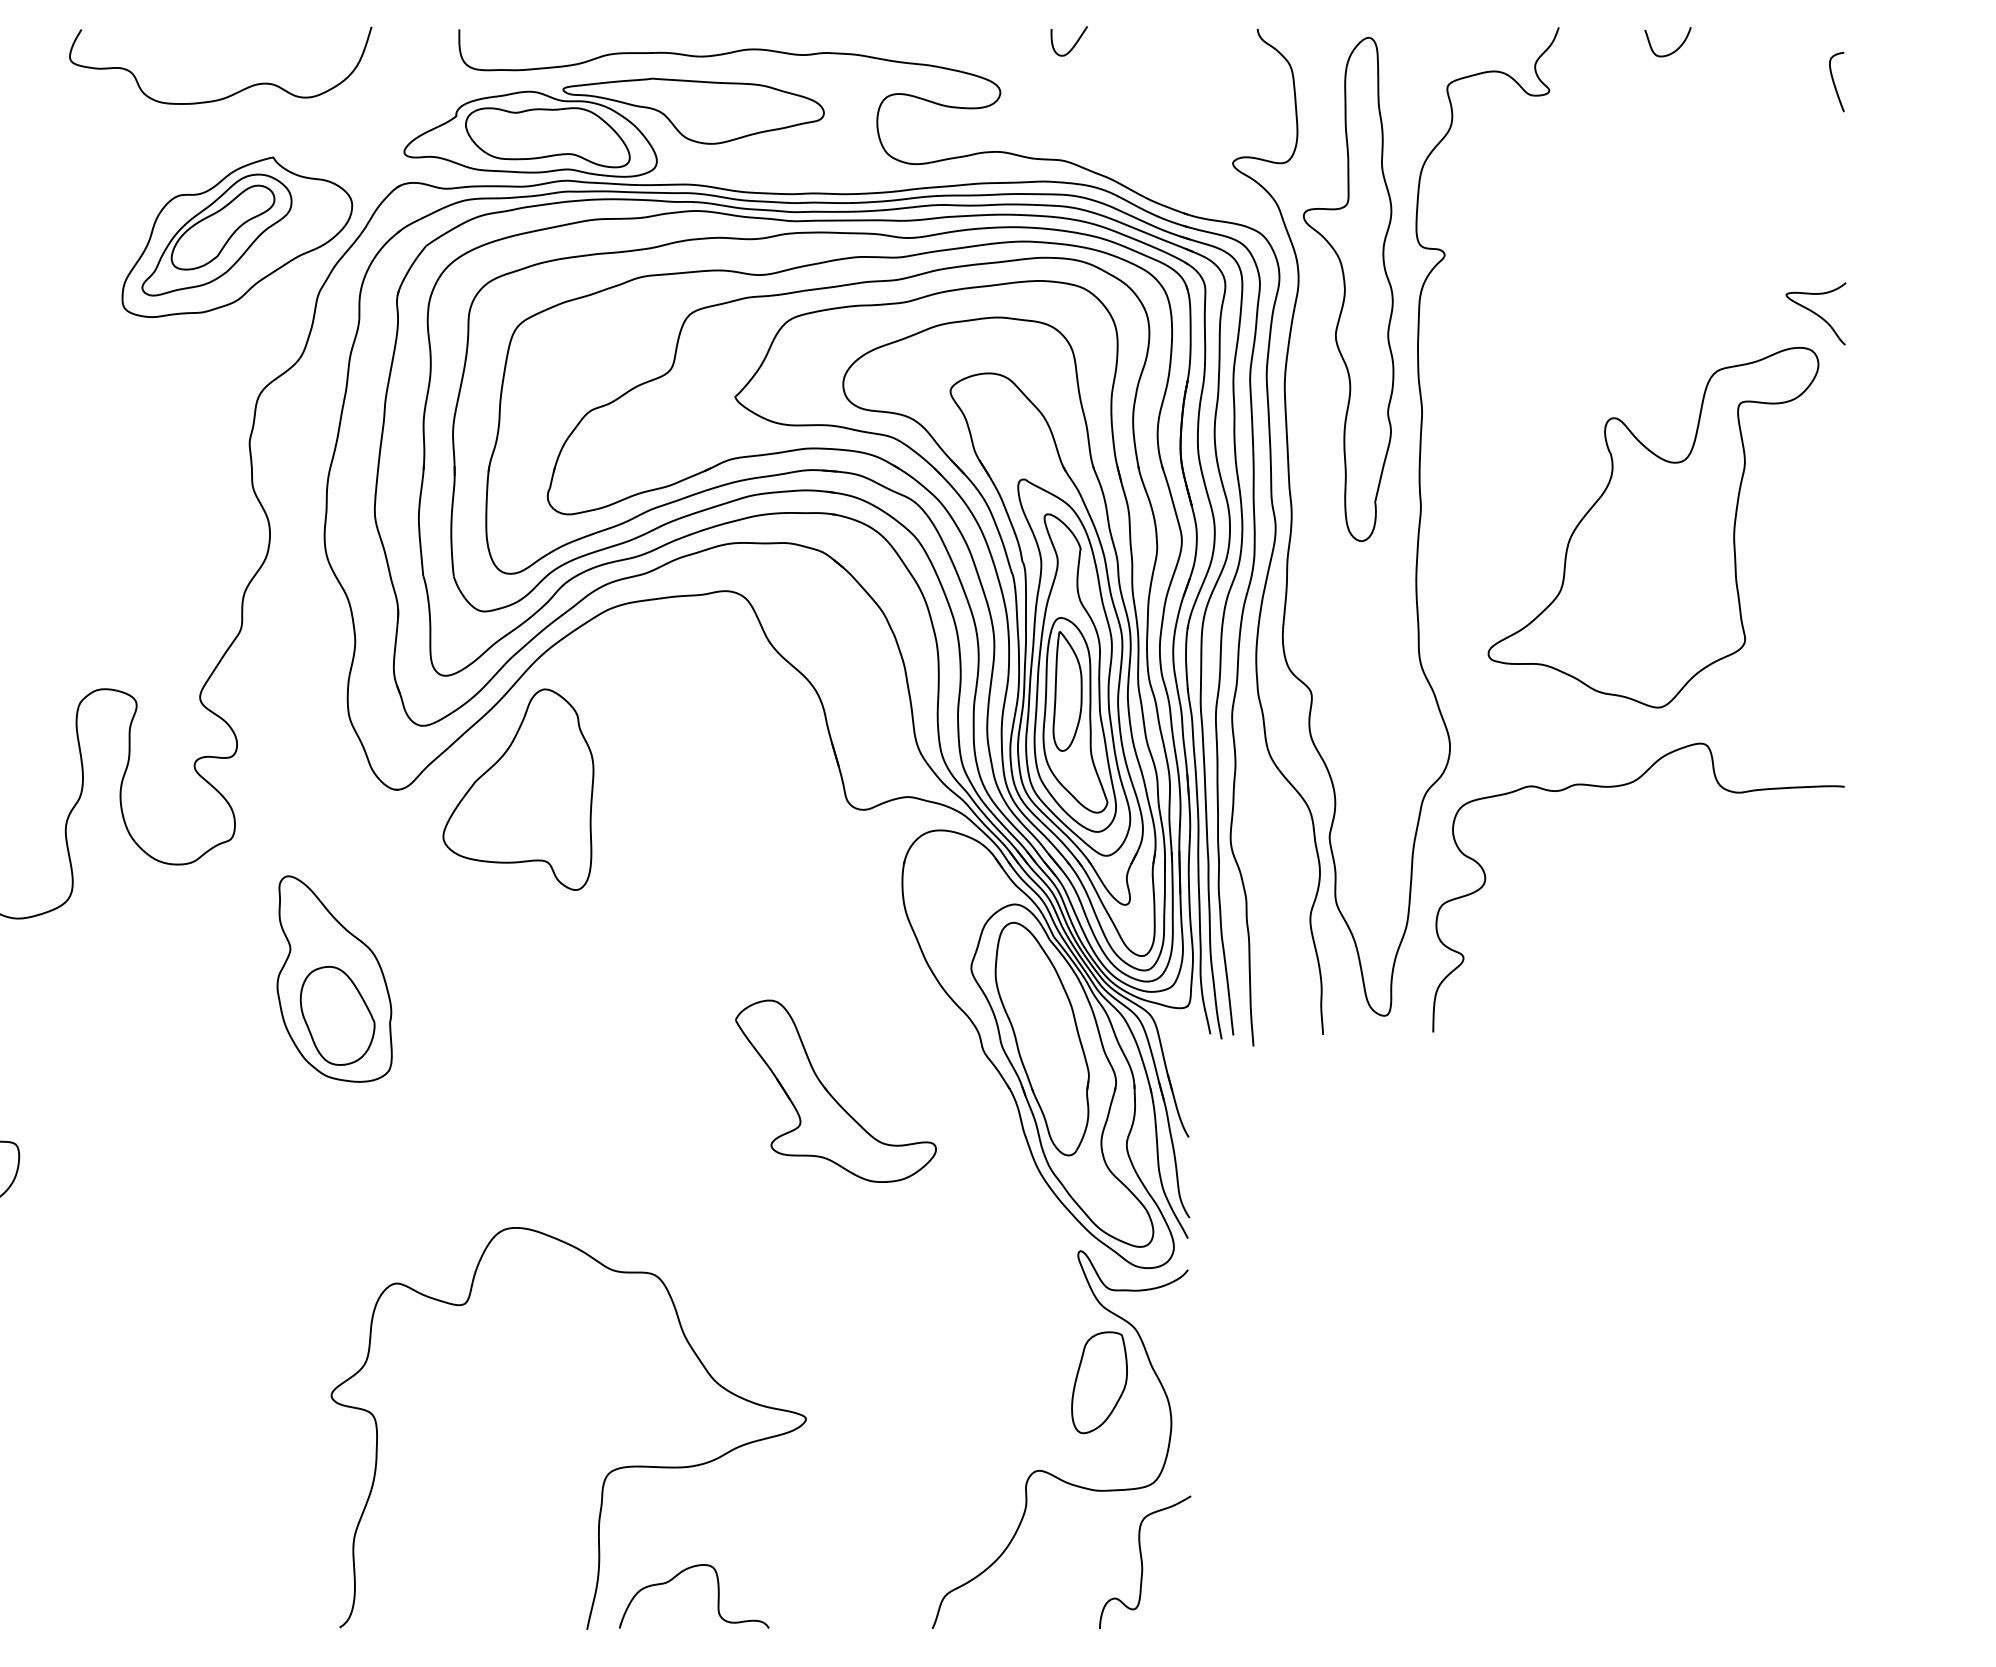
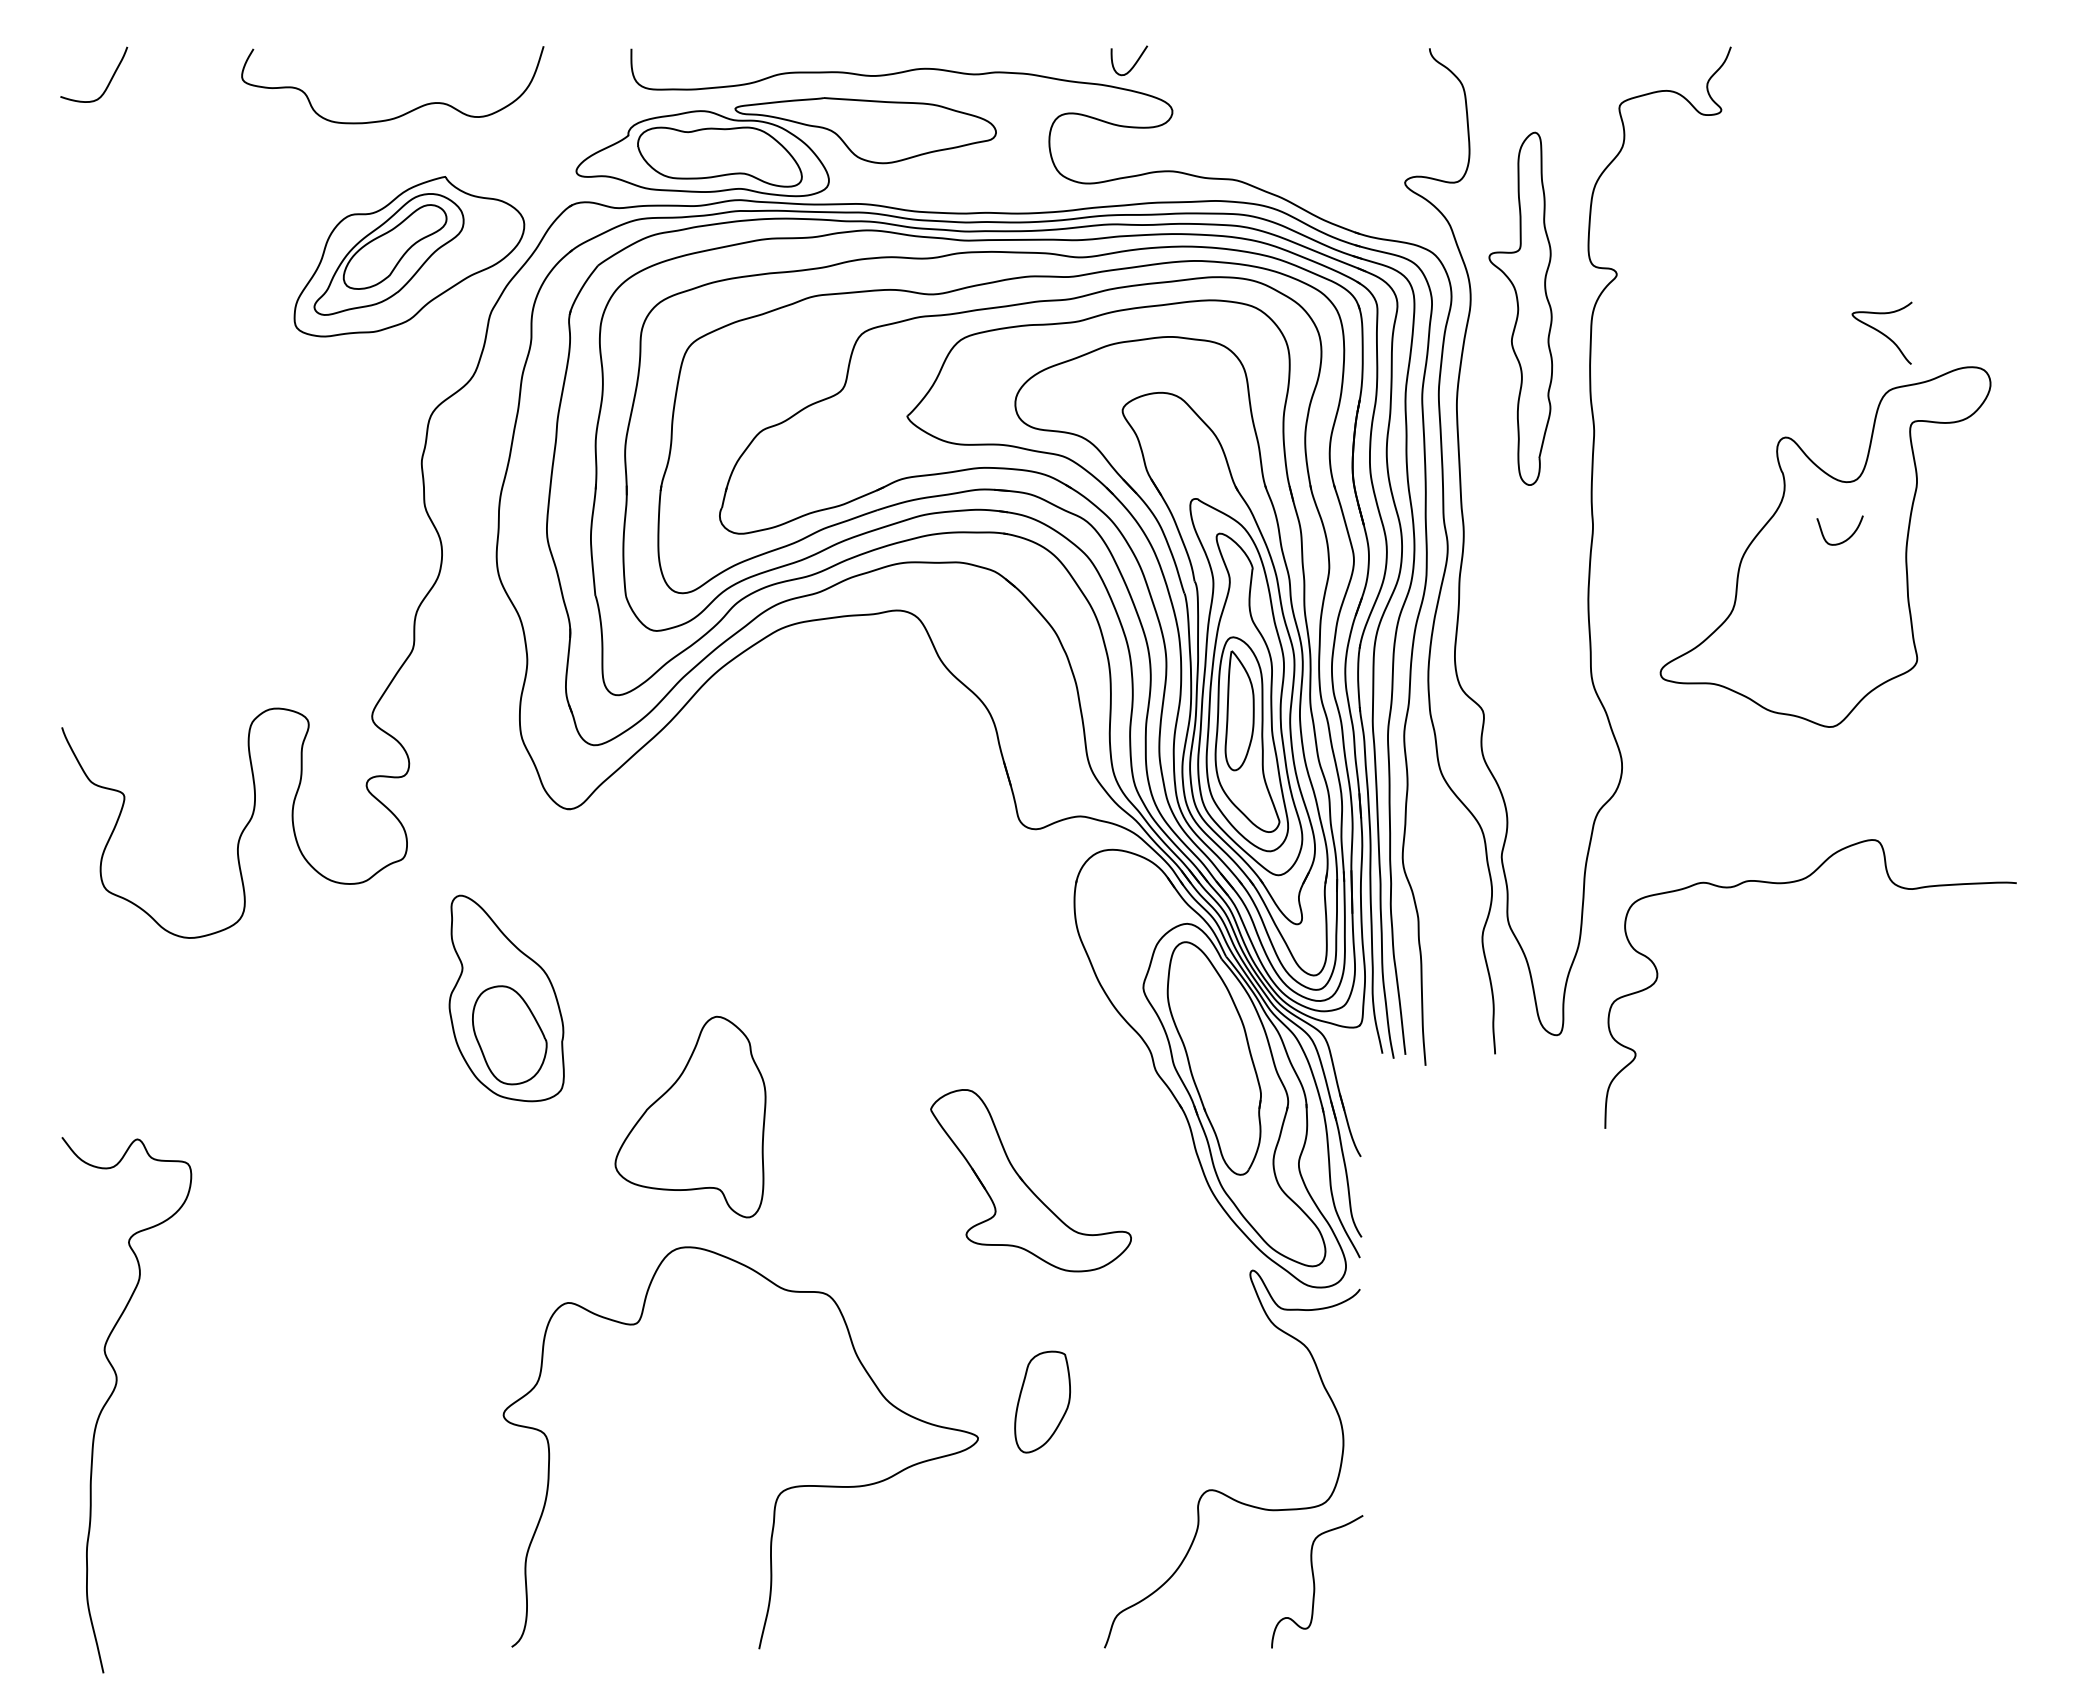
curve: (1073, 45) -> (1133, 64), moved
curve: (1673, 51) -> (1845, 539), moved
curve: (1834, 82) -> (2006, 101), removed
part: (1348, 289) -> (1520, 308), size x0.7
curve: (1815, 313) -> (1881, 332), moved
curve: (1618, 787) -> (1790, 883), moved
part: (518, 789) -> (690, 1116), moved
part: (835, 1091) -> (1030, 1180), moved
part: (1099, 1382) -> (1042, 1401), moved
curve: (717, 1598) -> (889, 1617), removed

